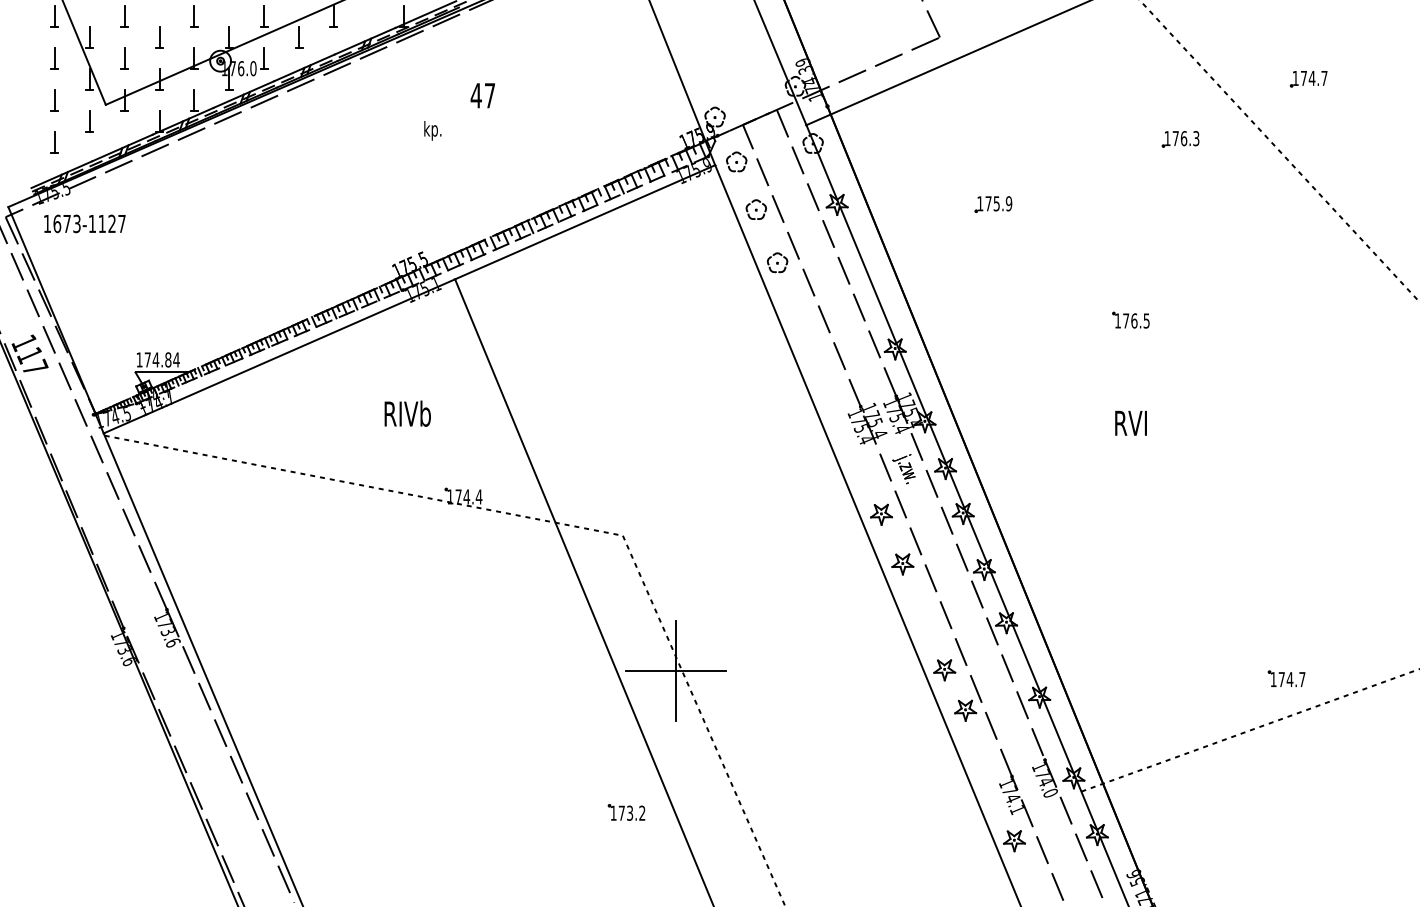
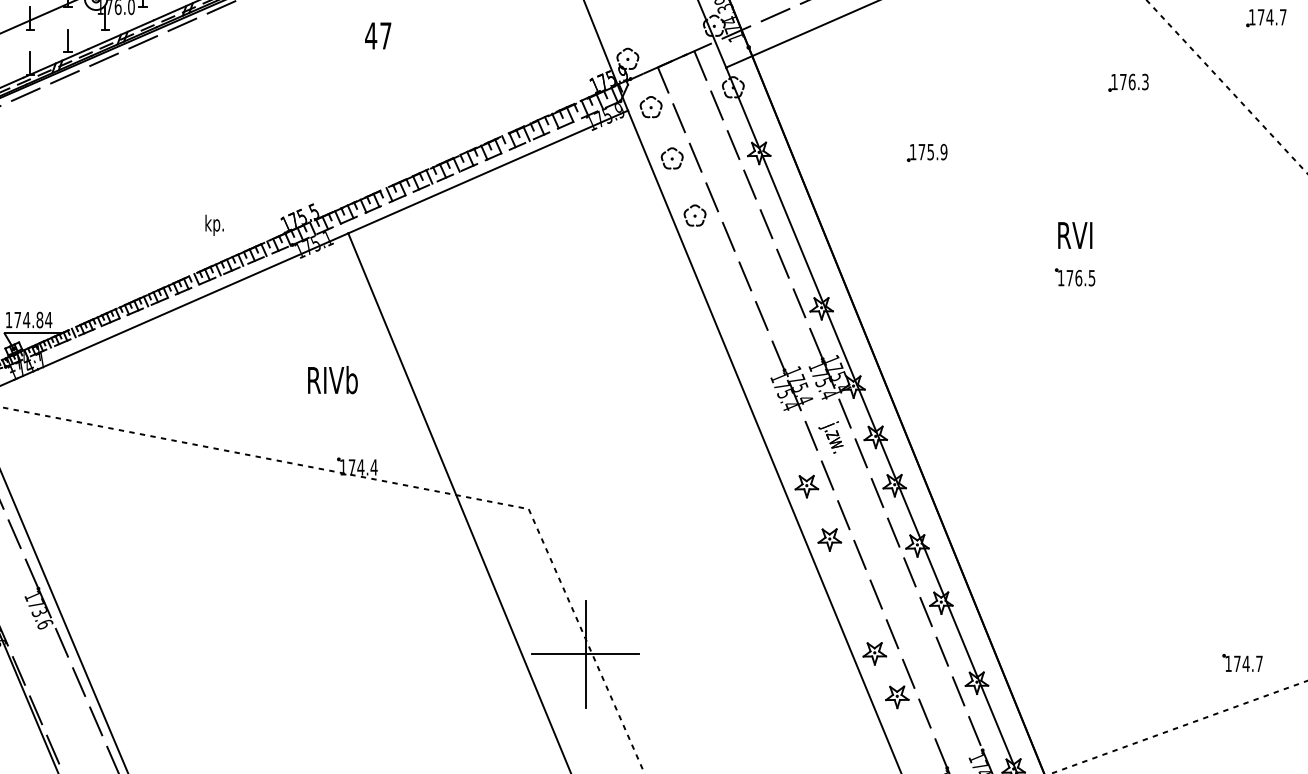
text: (432, 130) -> (214, 224), moved
text: (407, 413) -> (332, 379), moved
text: (1130, 422) -> (1074, 234), moved

